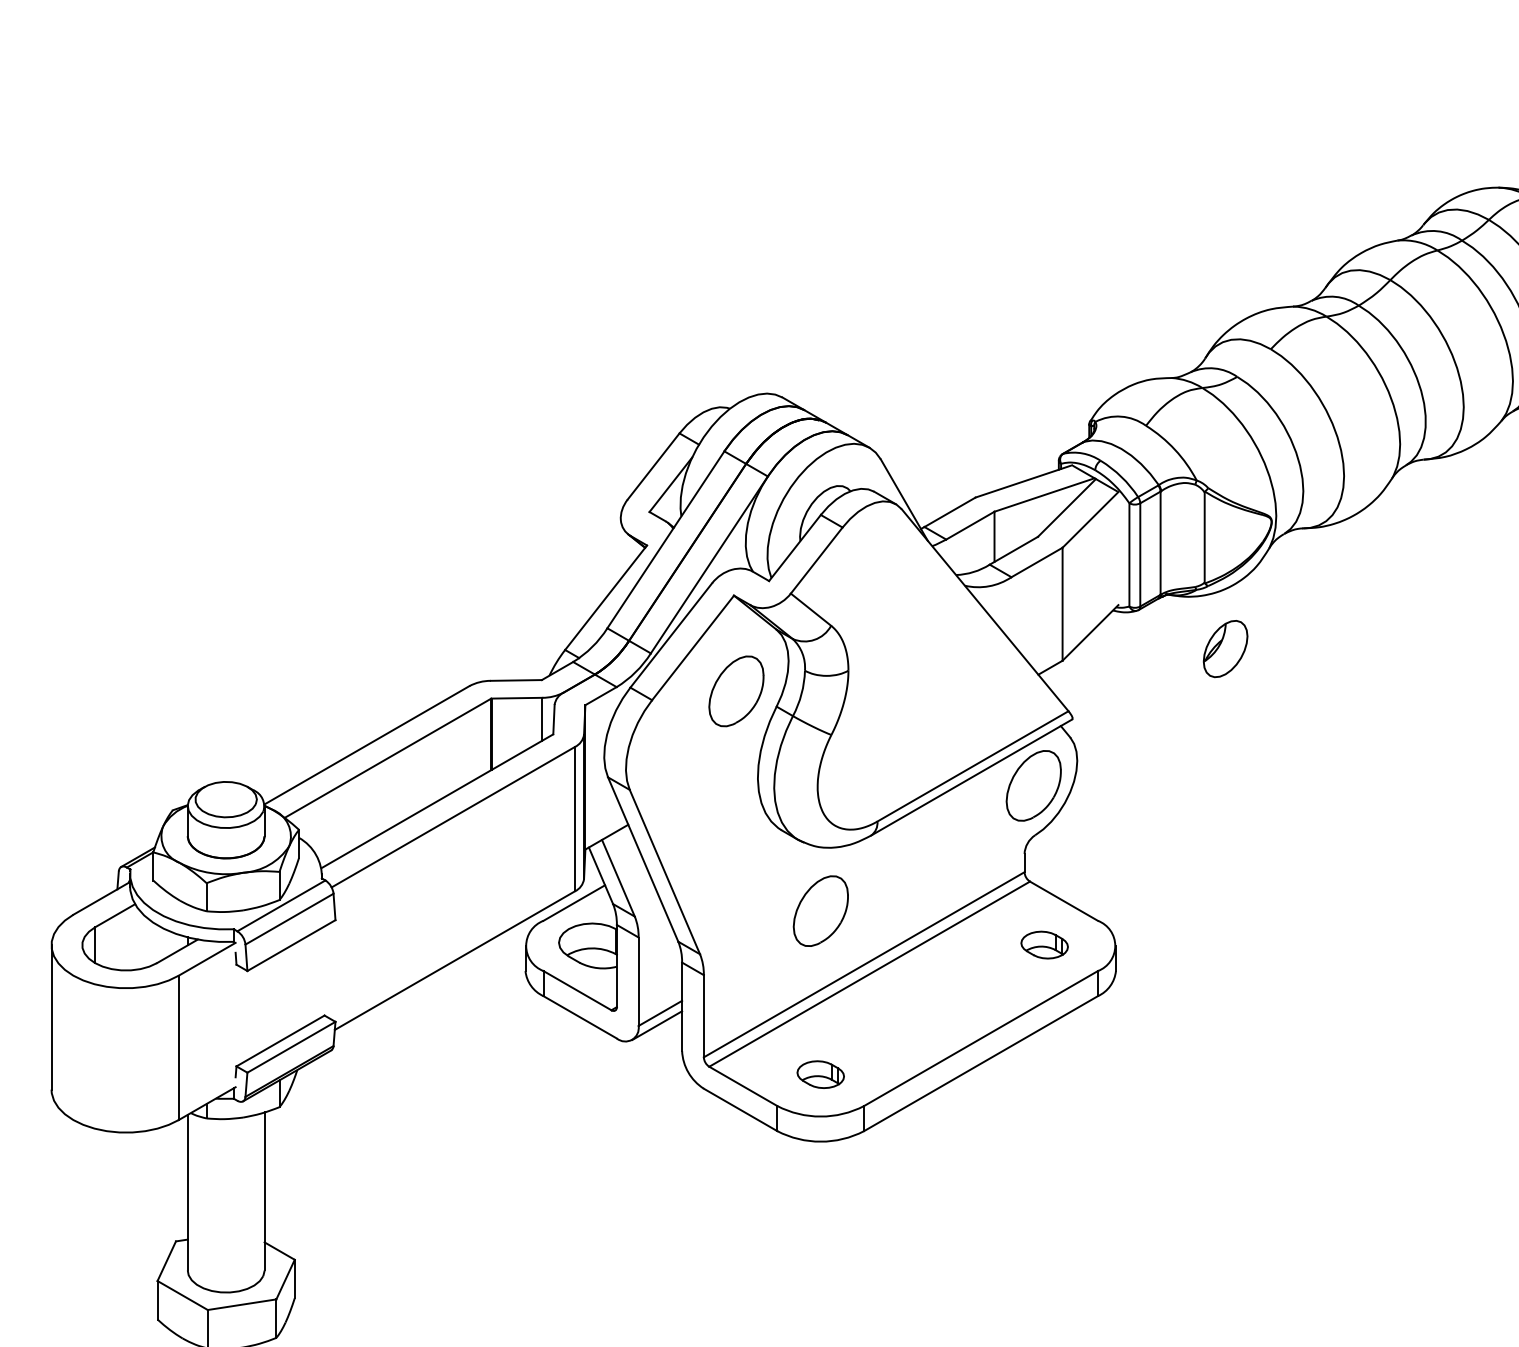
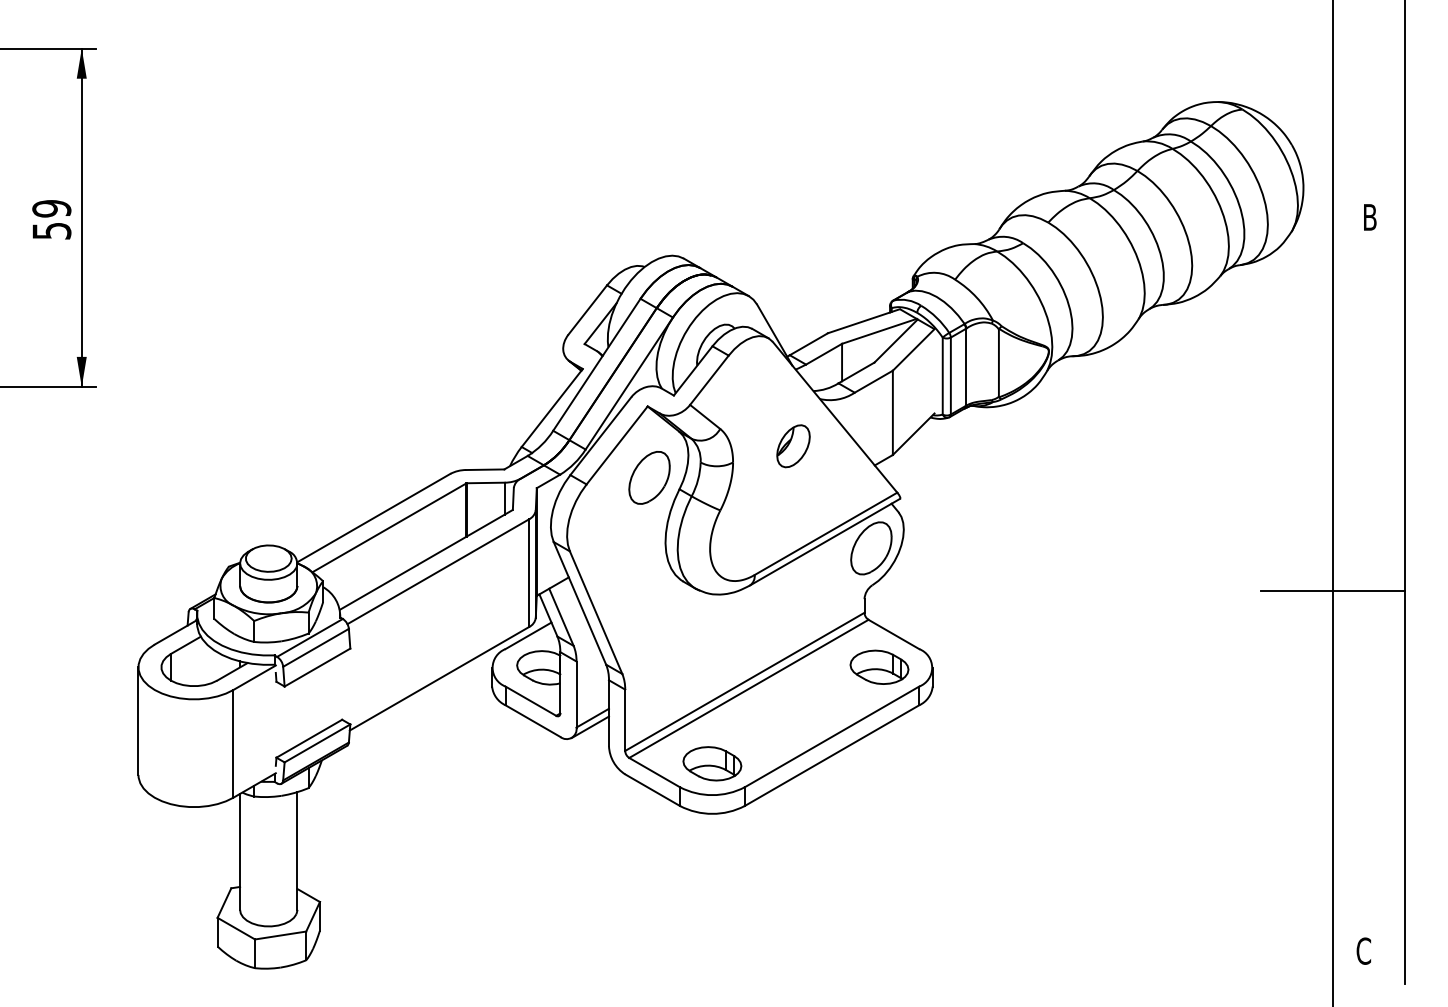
part: (1225, 649) -> (793, 446), moved
part: (820, 910) -> (712, 641), removed
part: (1044, 944) -> (879, 666), size x1.67
part: (820, 1074) -> (712, 763), size x1.67

